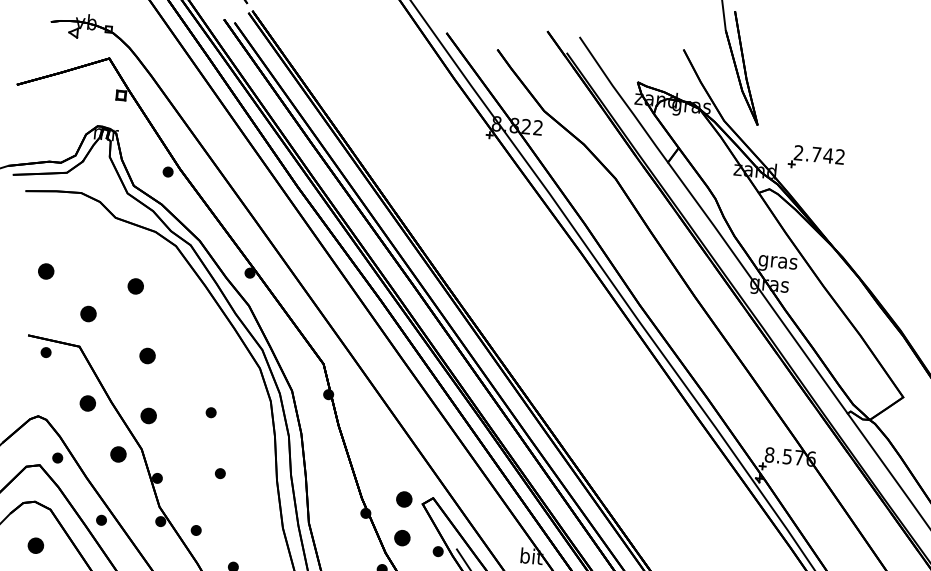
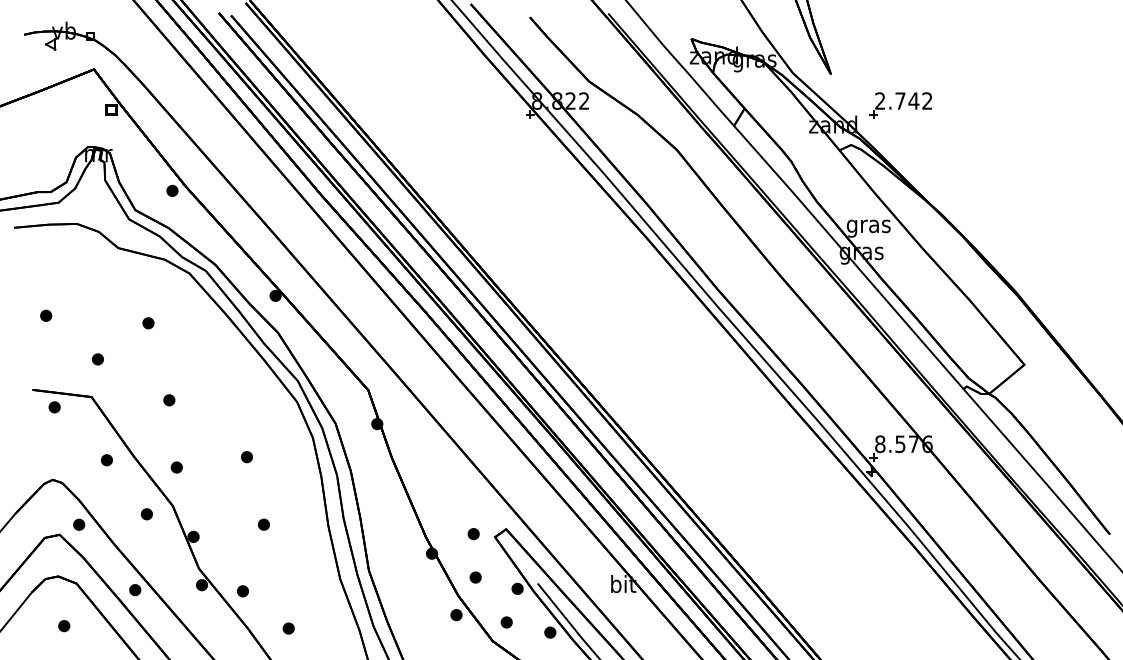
part: (46, 271) -> (46, 315), size x0.62
part: (135, 286) -> (148, 323), size x0.62
part: (87, 314) -> (97, 359), size x0.62
part: (147, 356) -> (169, 400), size x0.62
part: (87, 403) -> (106, 460), size x0.62
part: (148, 415) -> (176, 467), size x0.62
part: (117, 454) -> (146, 514), size x0.62
part: (403, 500) -> (473, 534), size x0.62
part: (402, 538) -> (475, 577), size x0.62
part: (36, 546) -> (64, 626), size x0.62

